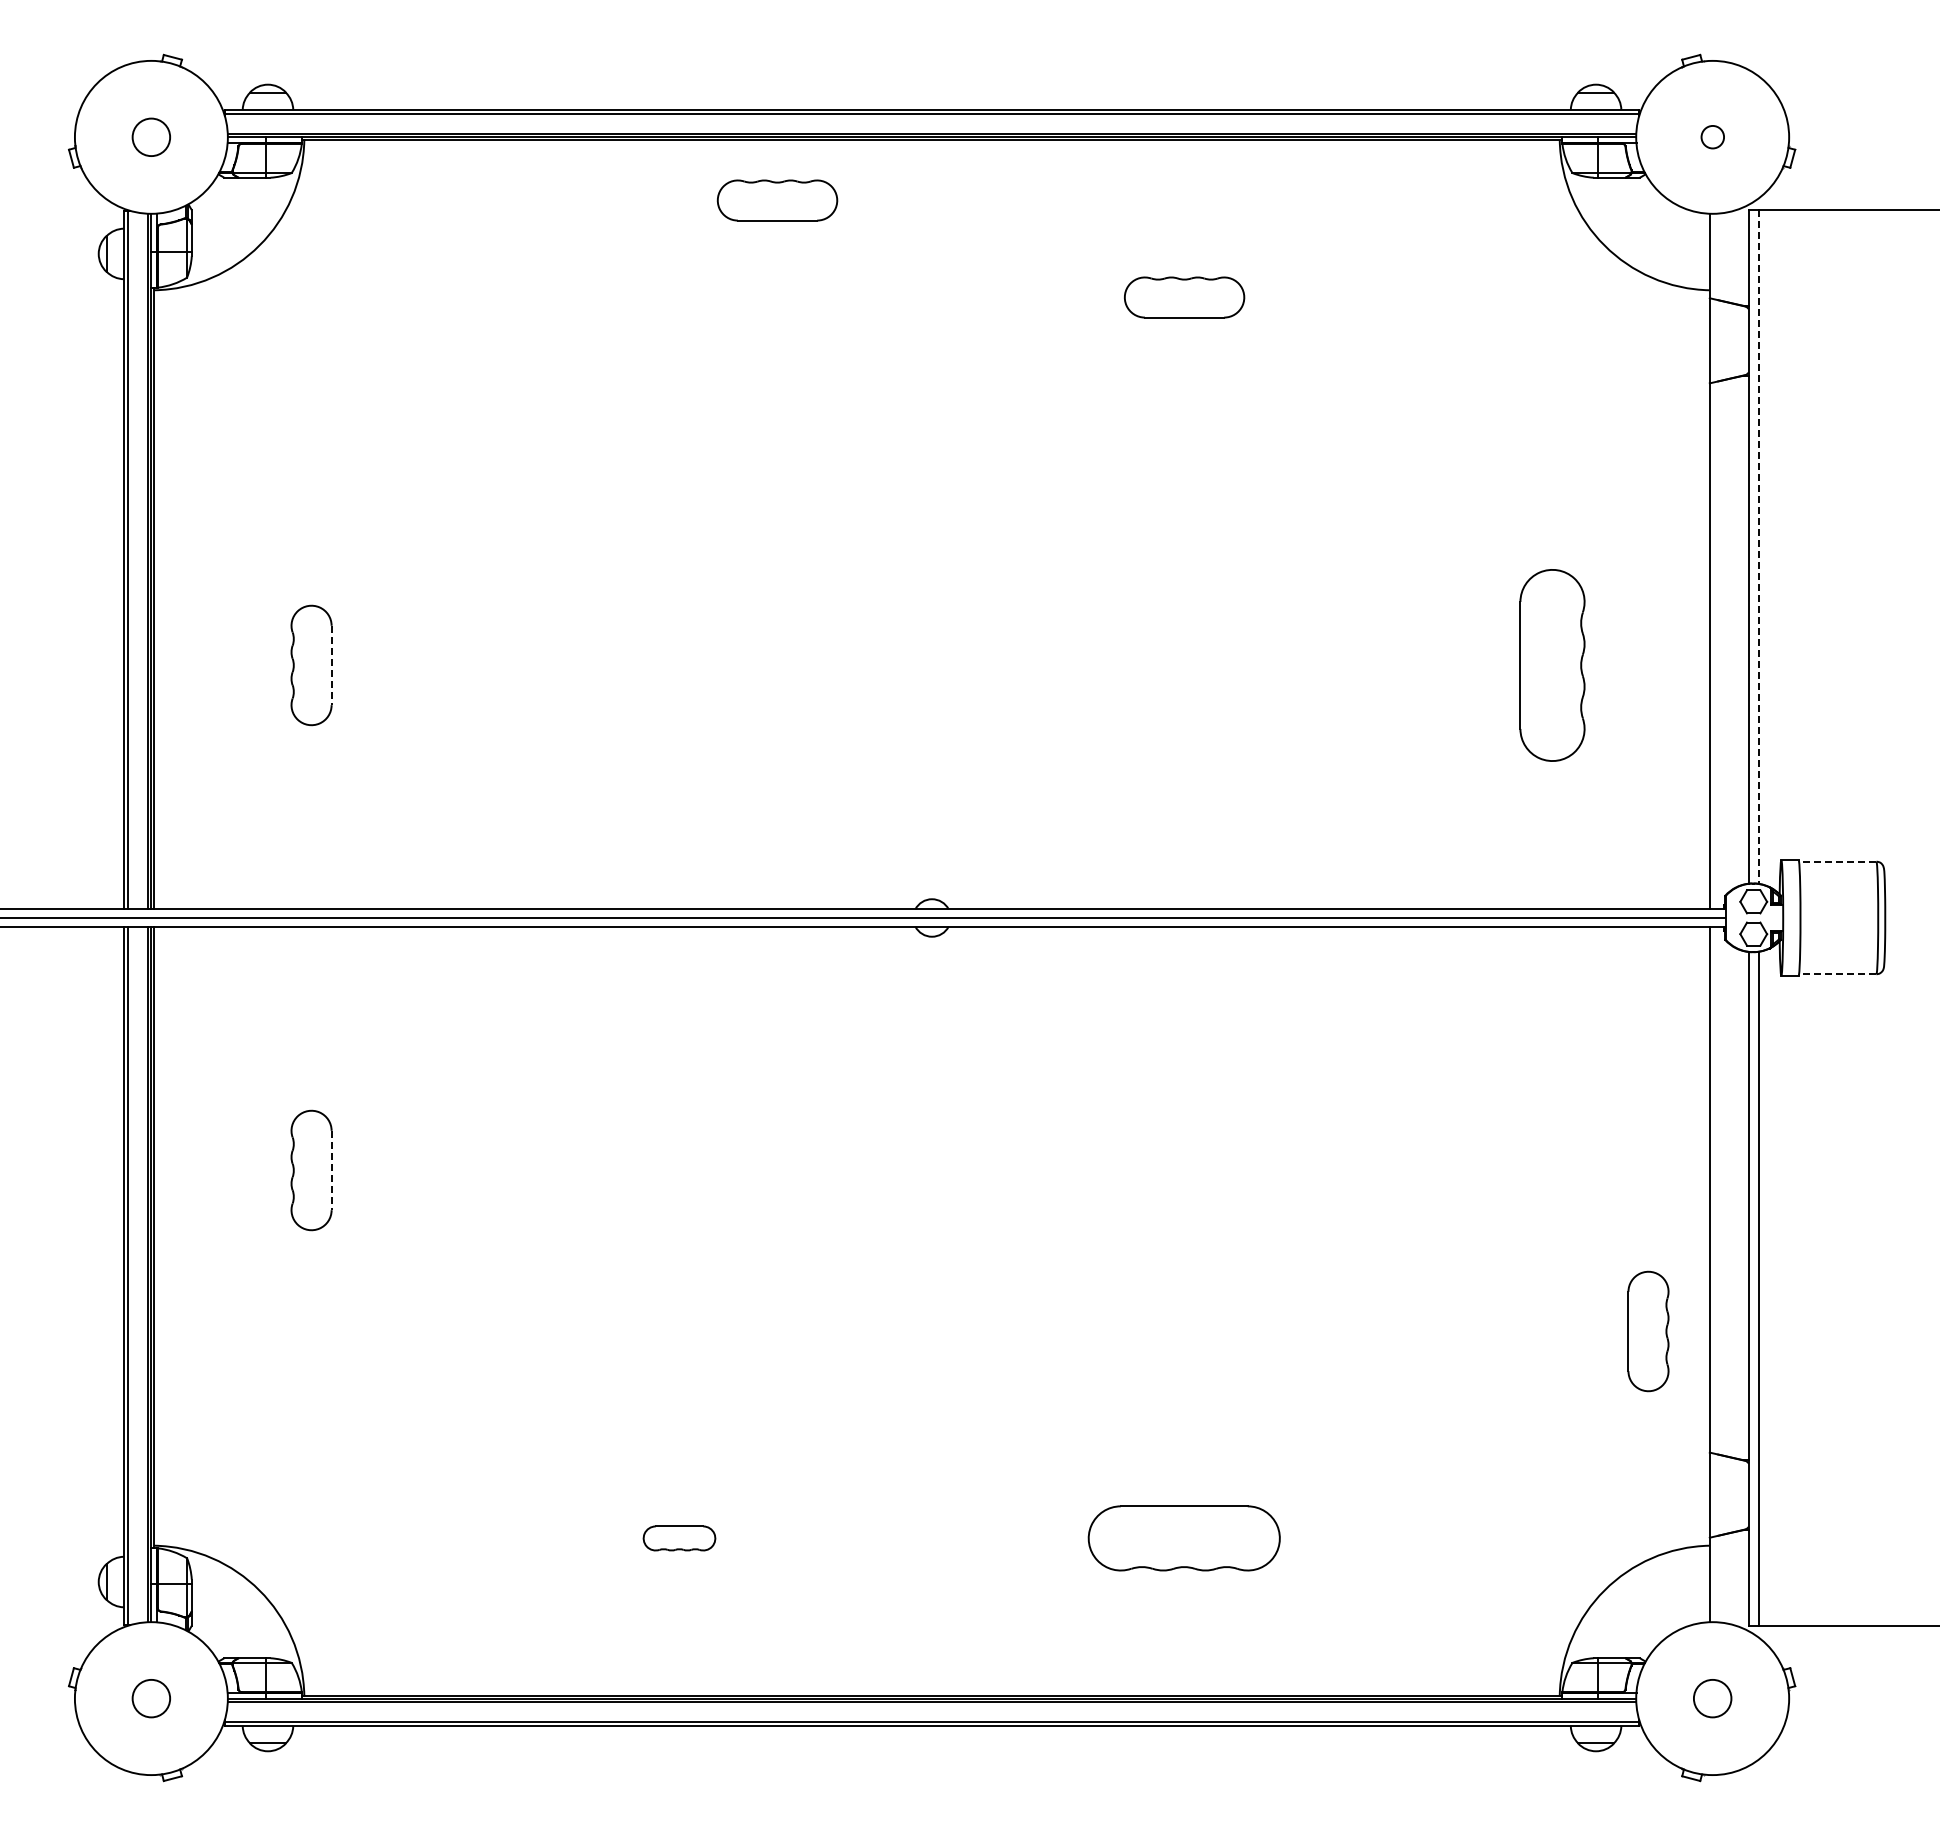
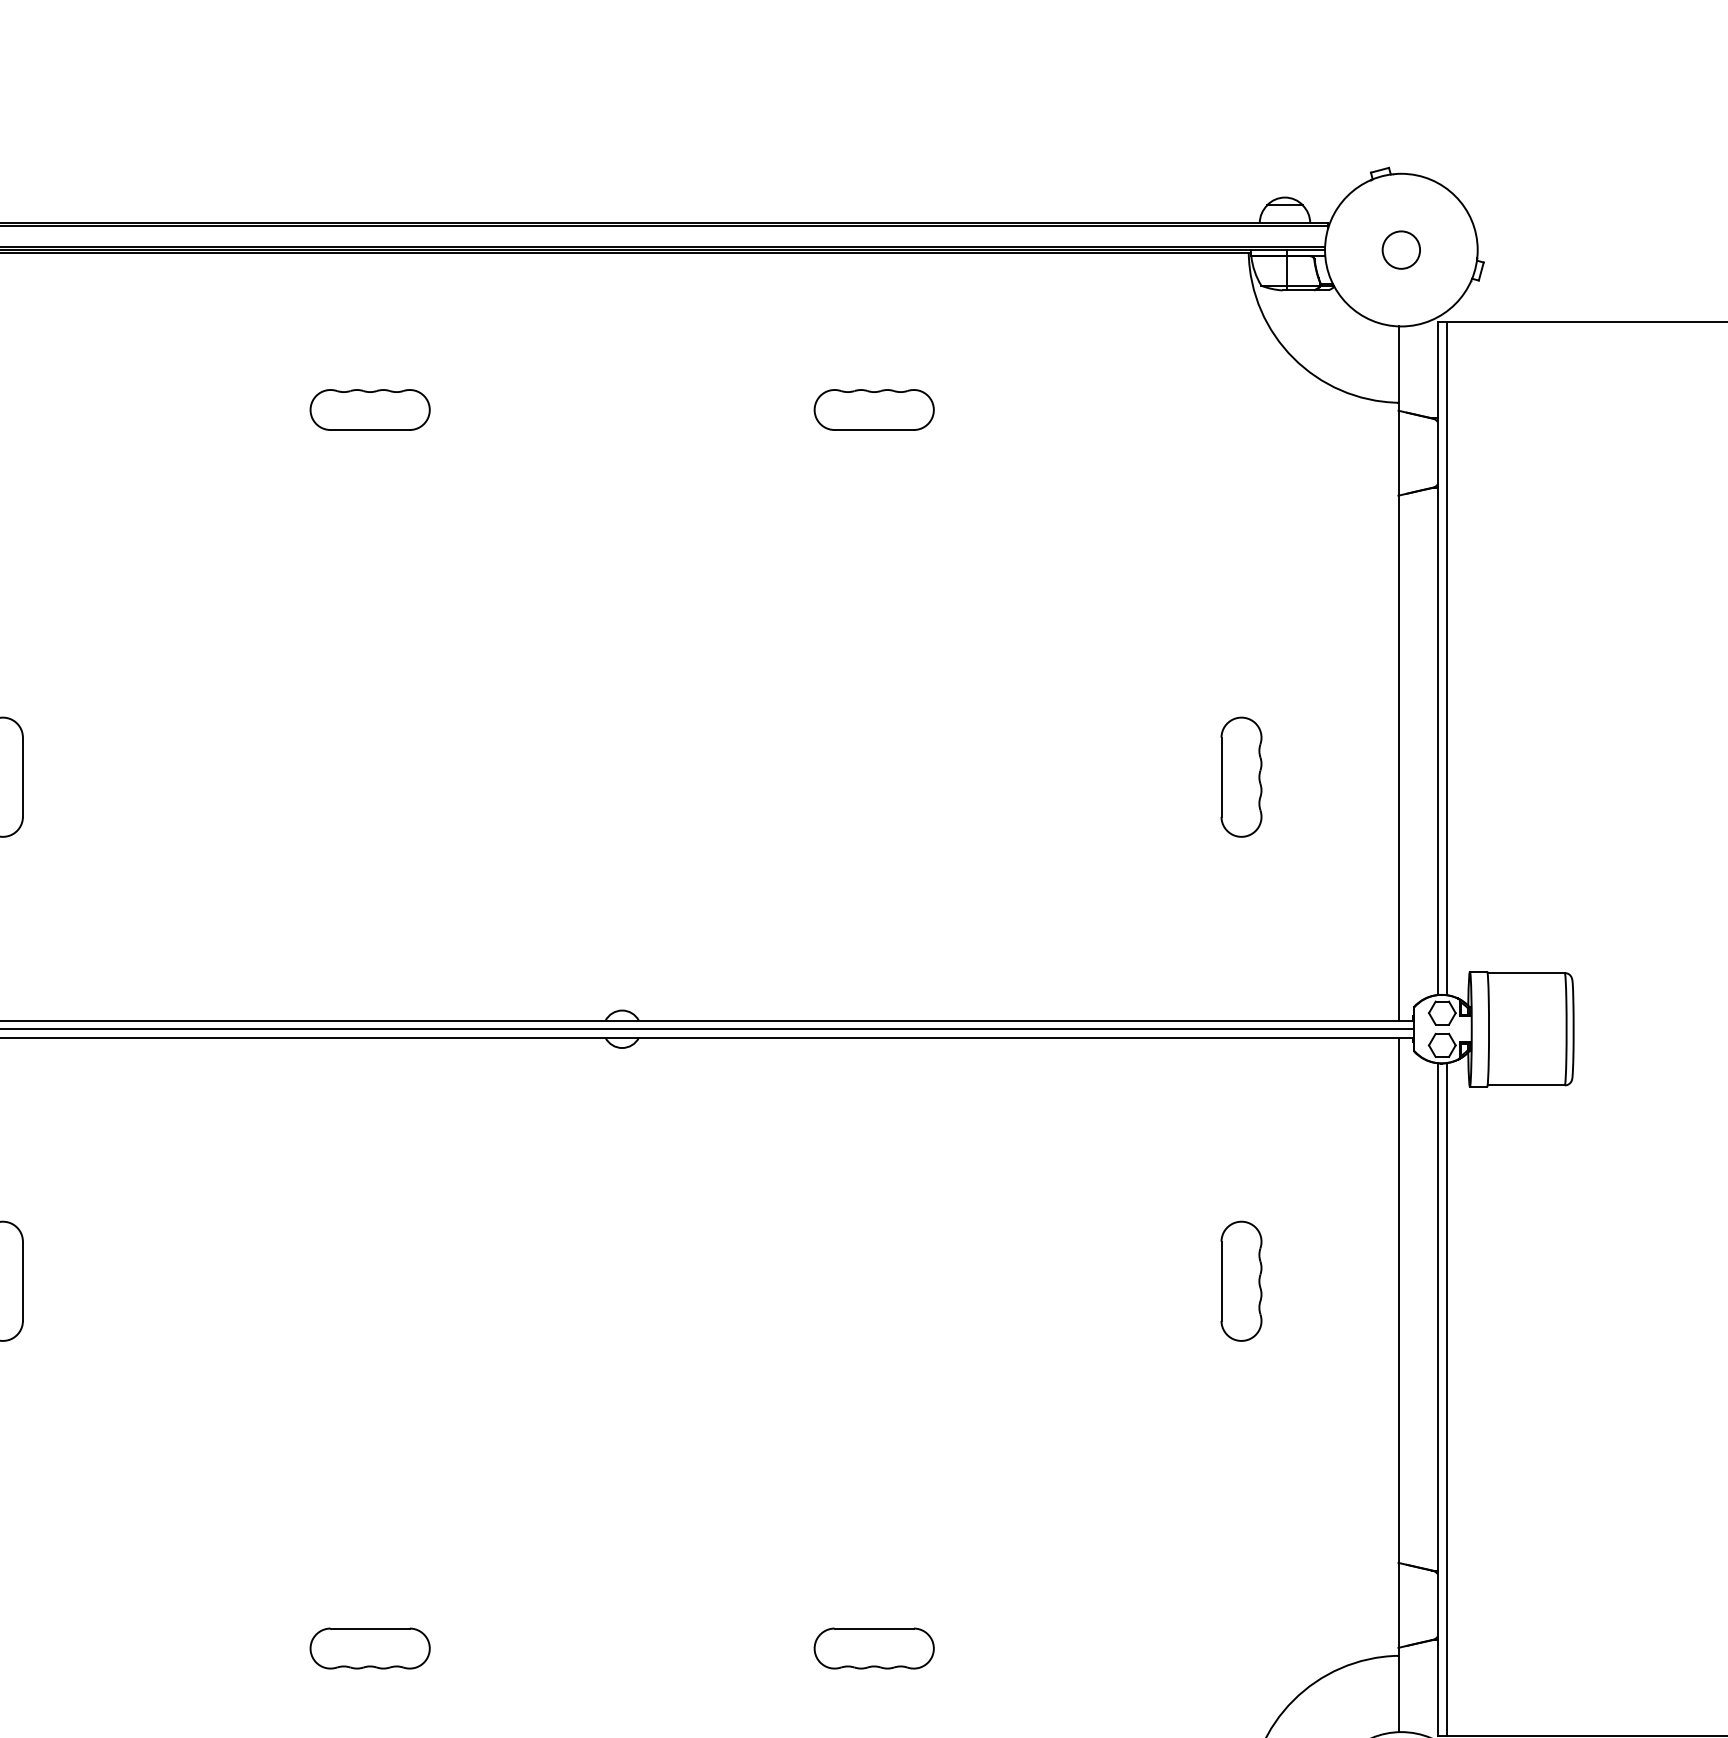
circle: (1712, 136) -> (1401, 249), size x1.67
part: (777, 200) -> (370, 409), moved
line: (1758, 547) -> (1447, 659), dashed -> solid
line: (331, 665) -> (22, 777), dashed -> solid
part: (1552, 665) -> (1241, 777), size x0.62
line: (1837, 861) -> (1525, 972), dashed -> solid
line: (1837, 974) -> (1525, 1085), dashed -> solid
line: (331, 1170) -> (22, 1281), dashed -> solid
part: (1648, 1331) -> (1241, 1281), moved
part: (679, 1538) -> (370, 1648), size x1.67
part: (1184, 1538) -> (874, 1648), size x0.62

